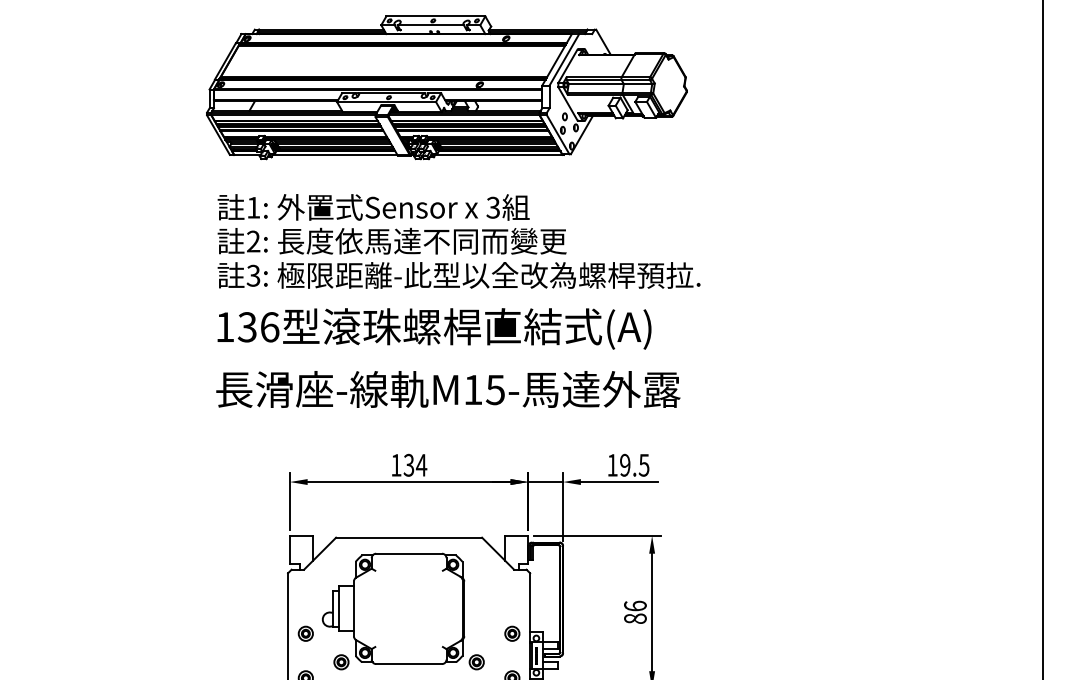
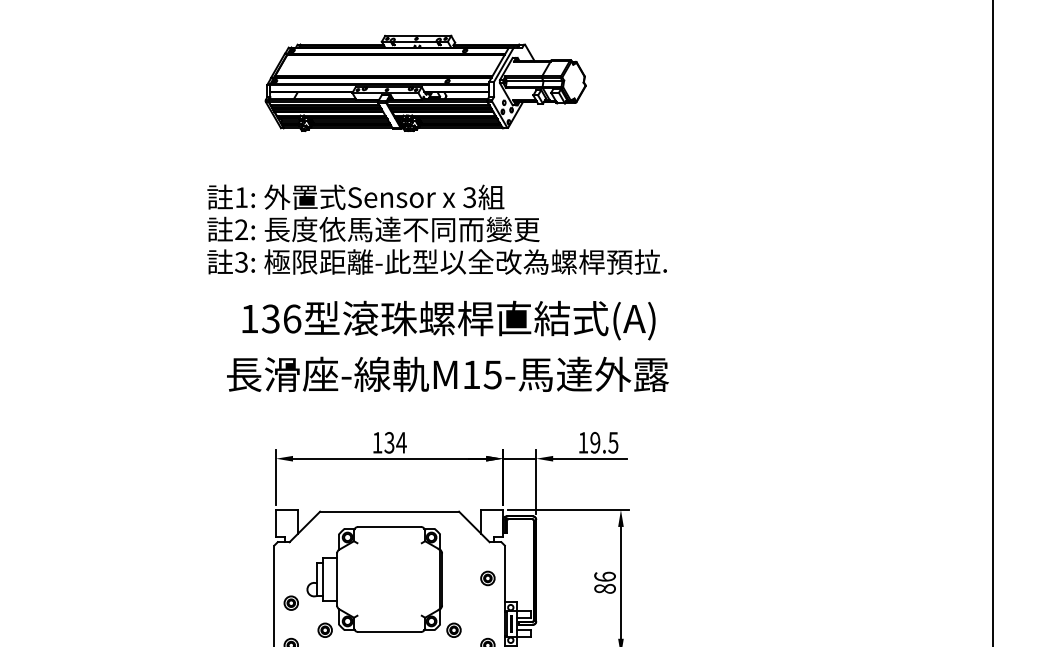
part: (446, 87) -> (425, 83), size x0.7
text: (434, 328) -> (449, 320), moved
text: (448, 389) -> (448, 374), moved
part: (512, 633) -> (488, 578), moved

